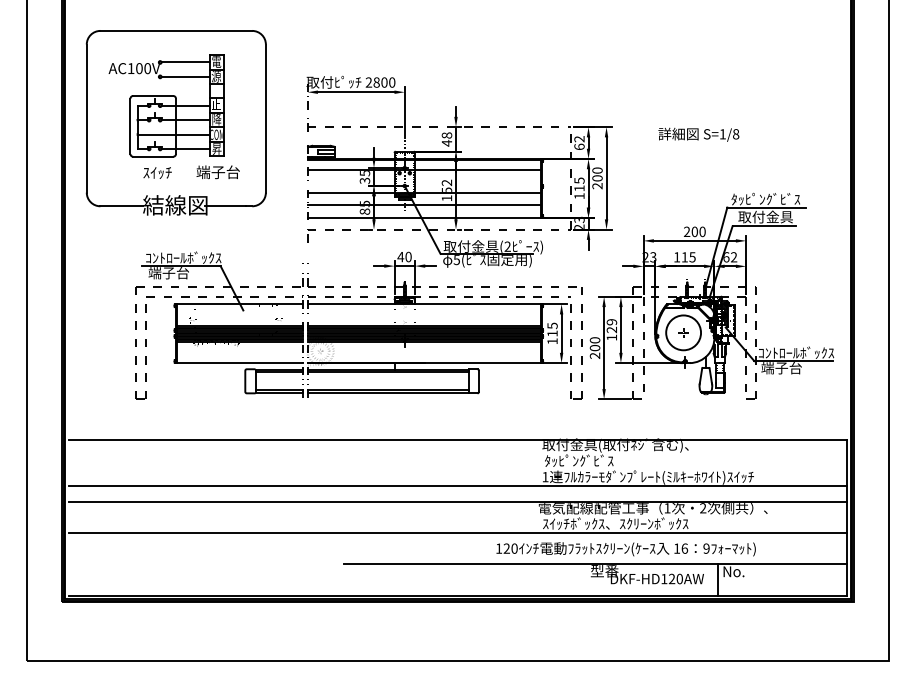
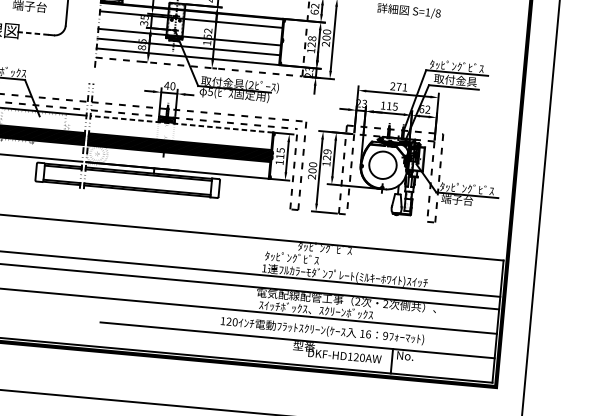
text: (579, 184) -> (312, 41), 115 -> 128
line: (226, 206) -> (33, 33), solid -> dashed
text: (698, 231) -> (401, 86), 200 -> 271
line: (423, 304) -> (181, 124), solid -> dashed
part: (683, 332) -> (382, 164), removed
text: (796, 352) -> (470, 188), ｺﾝﾄﾛｰﾙﾎﾞｯｸｽ -> ﾀｯﾋﾟﾝｸﾞﾋﾞｽ
text: (615, 445) -> (321, 248), 取付金具(取付ﾈｼﾞ含む)、 -> ﾀｯﾋﾟﾝｸﾞﾋﾞｽ
text: (667, 508) -> (357, 301), 1 -> 2

